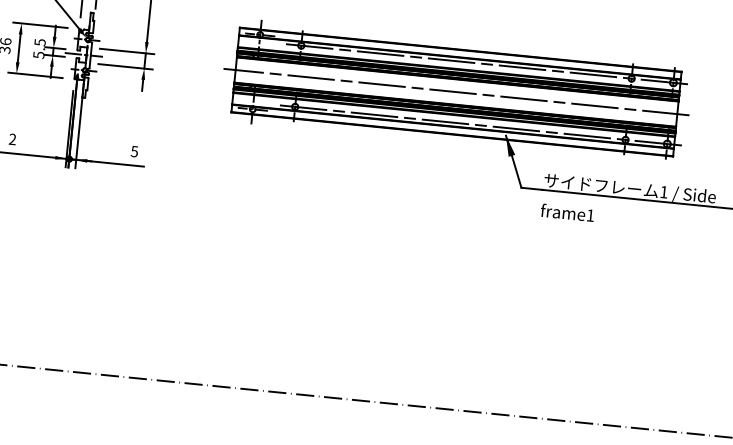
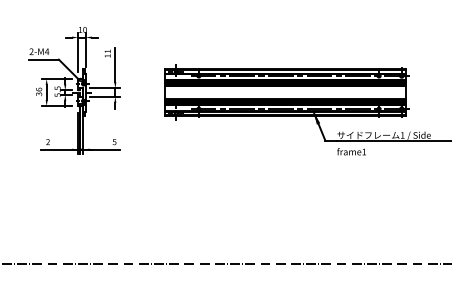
line: (457, 92) -> (285, 92), removed

